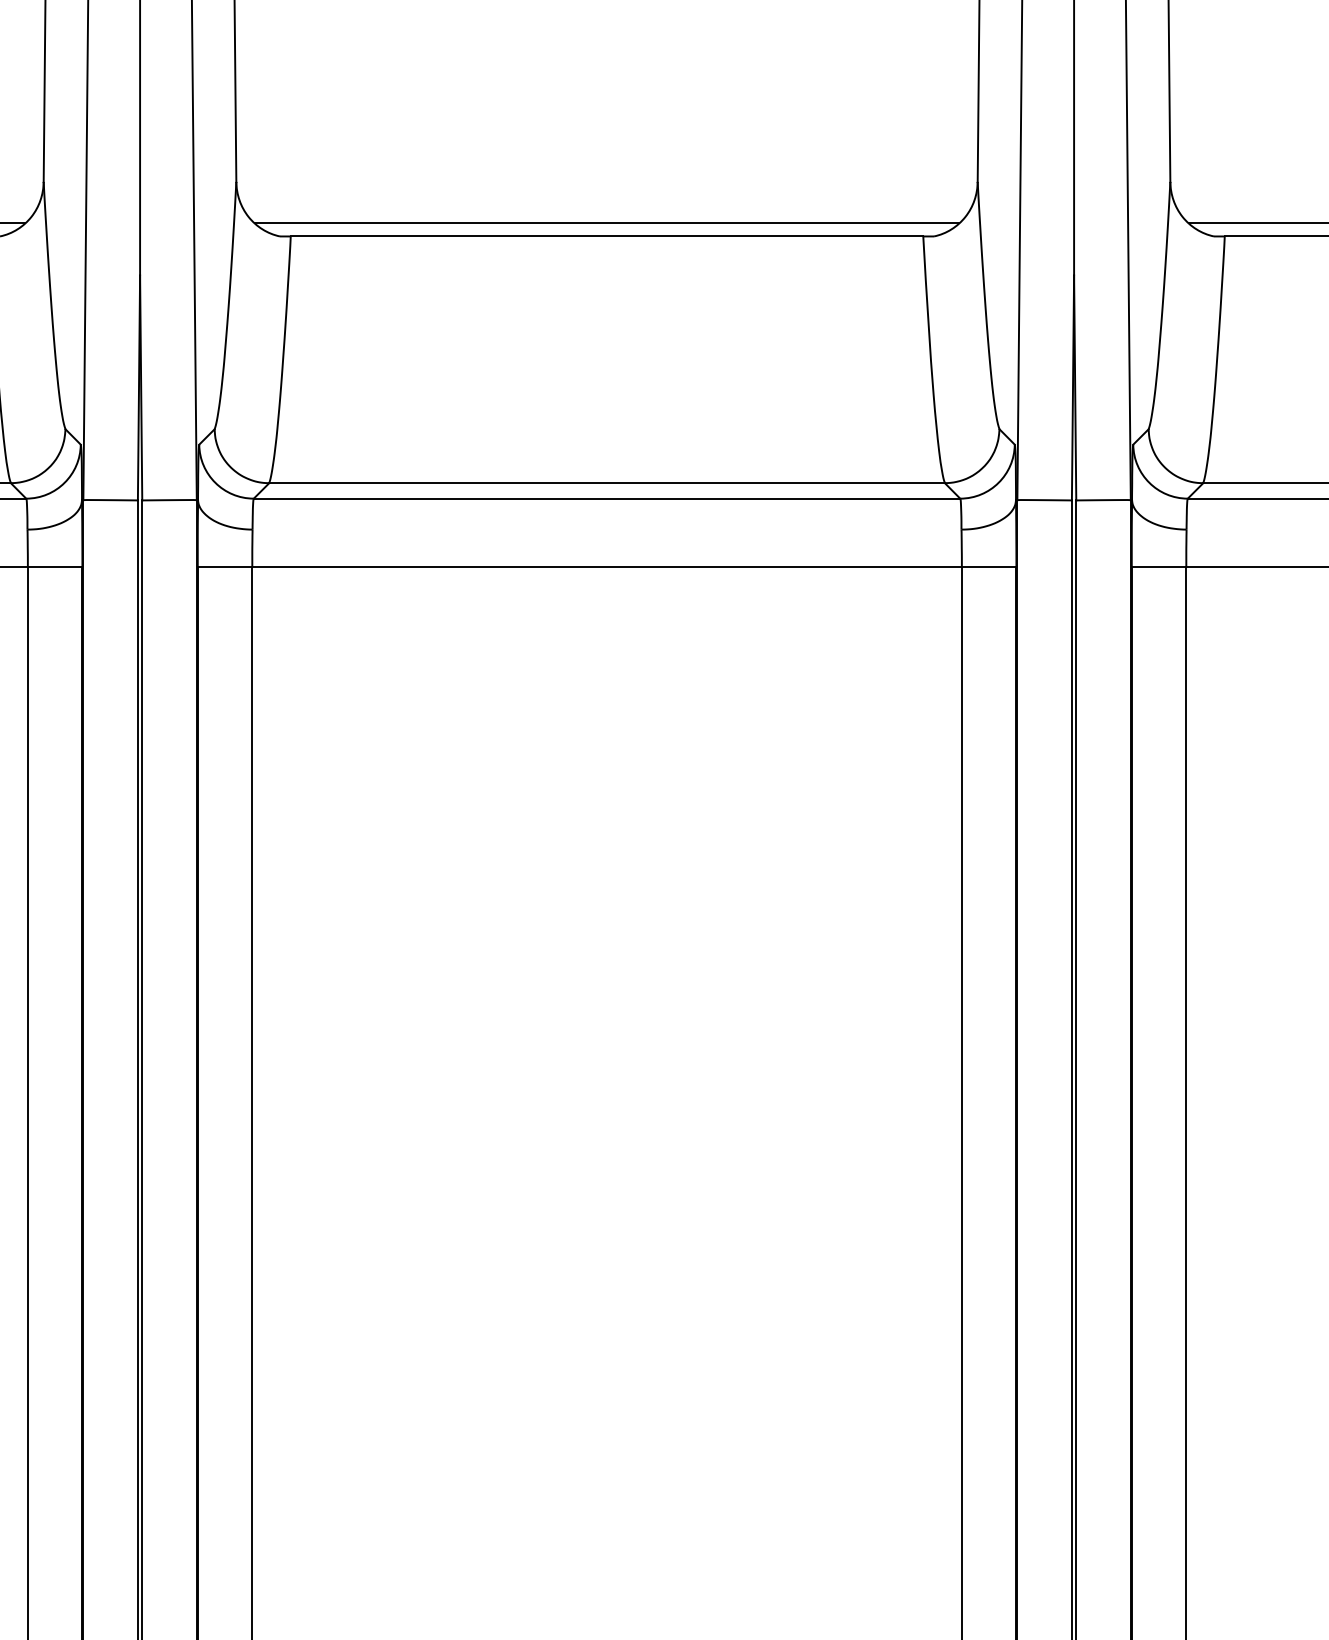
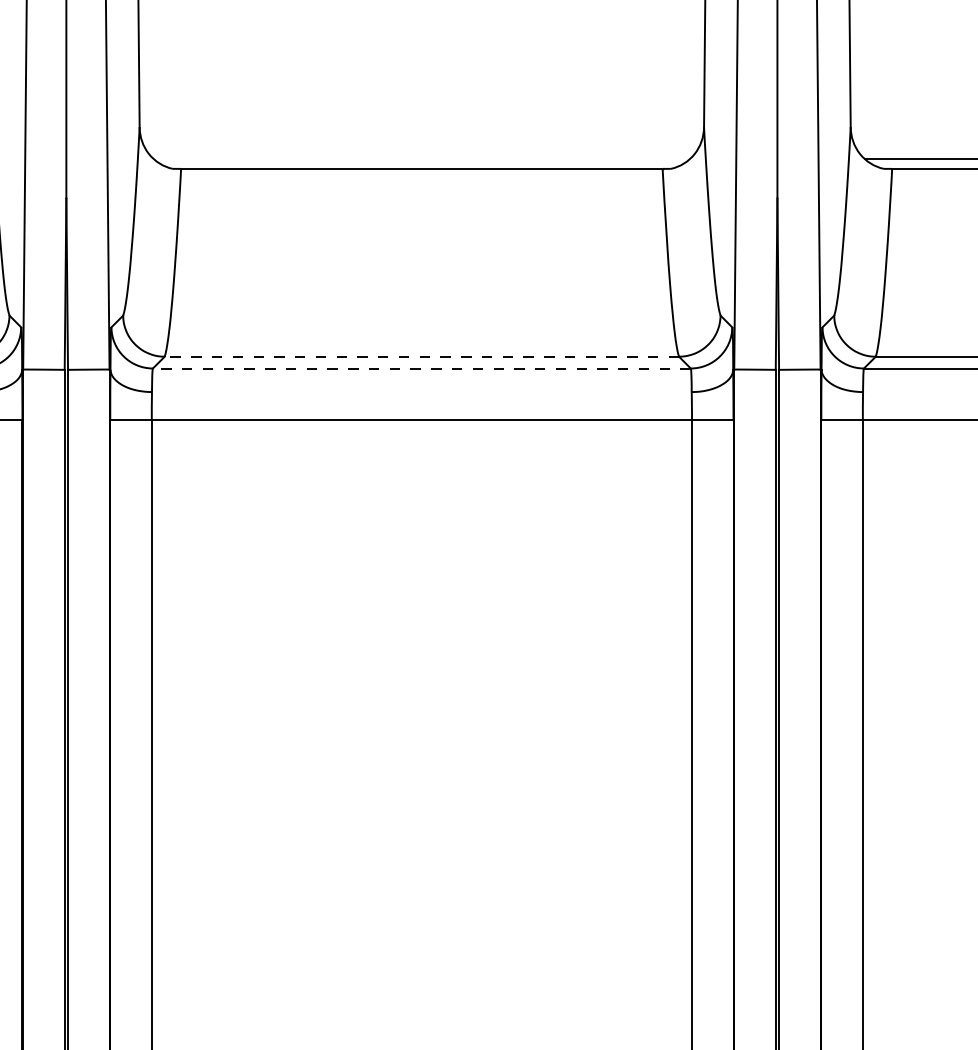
line: (606, 223) -> (421, 159), removed
line: (607, 483) -> (422, 356), solid -> dashed
line: (606, 498) -> (421, 368), solid -> dashed

